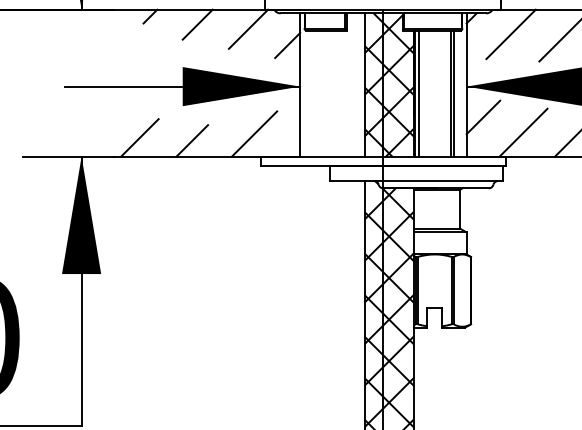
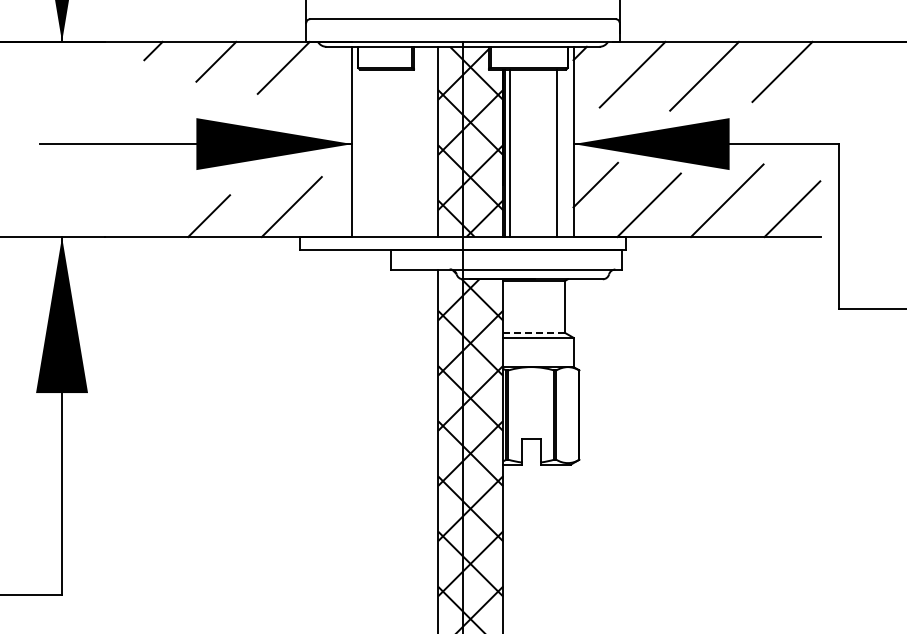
line: (287, 45) -> (335, 89), removed
line: (450, 93) -> (552, 153), removed
line: (139, 138) -> (139, 212), removed
line: (437, 228) -> (534, 332), solid -> dashed

